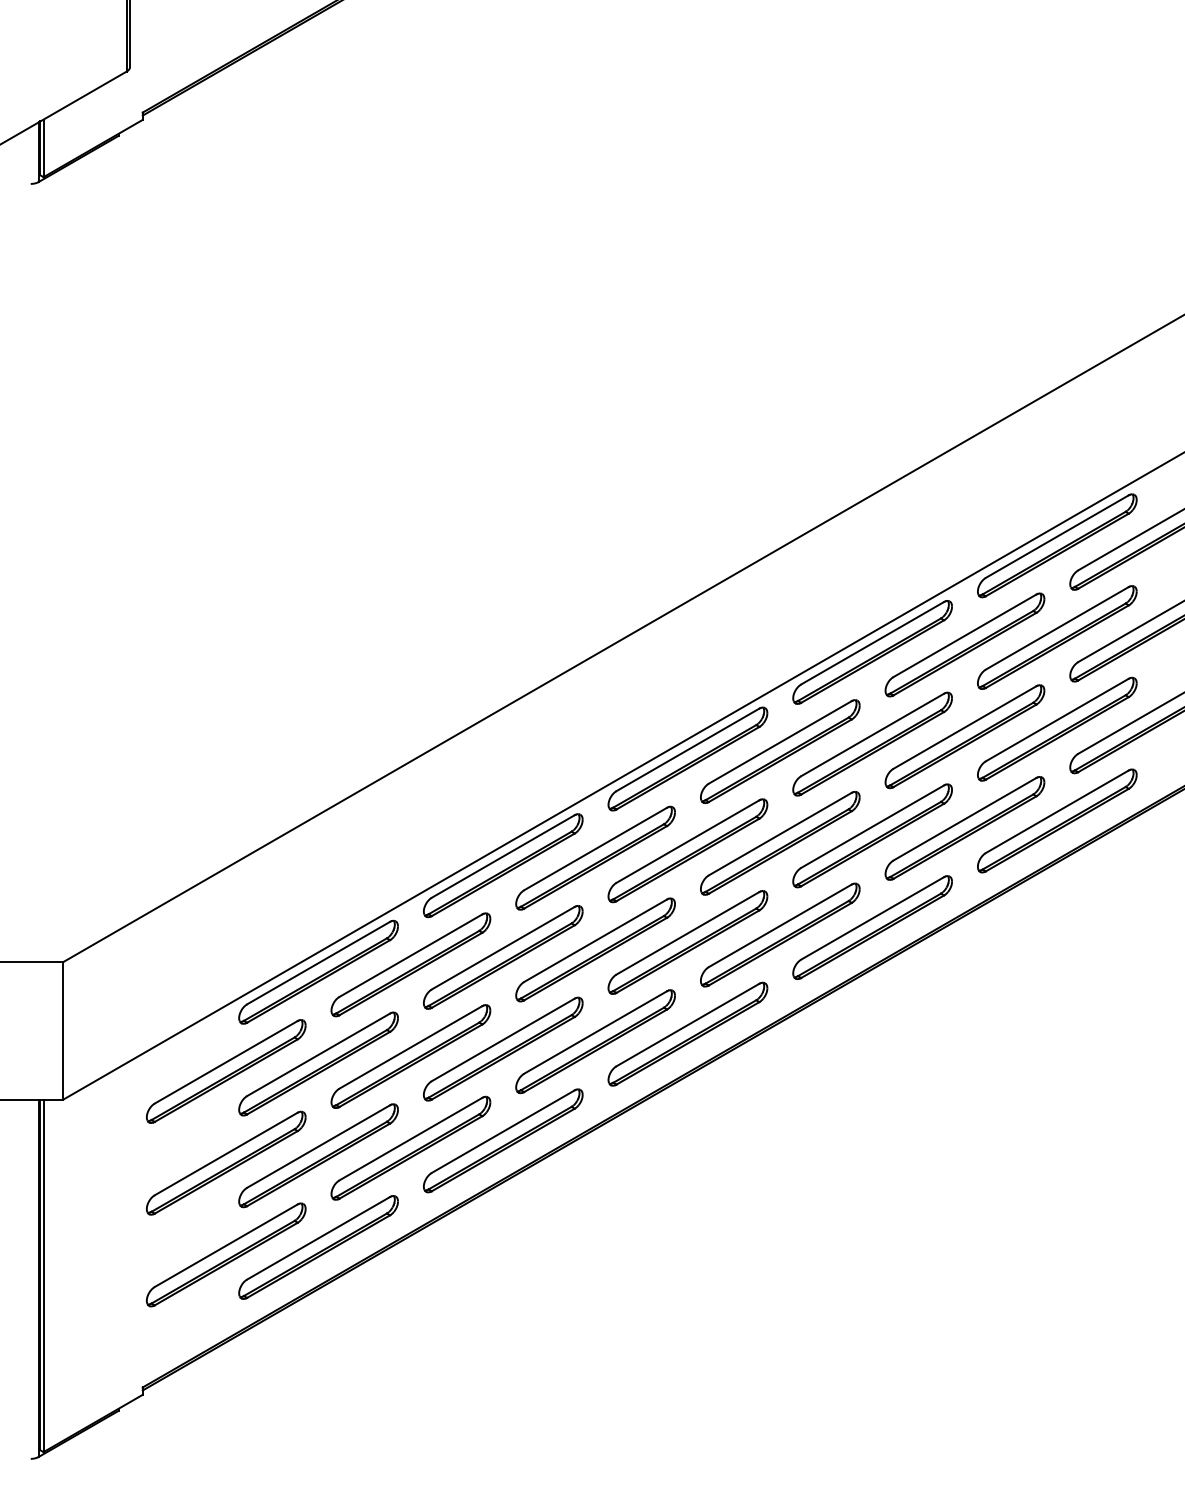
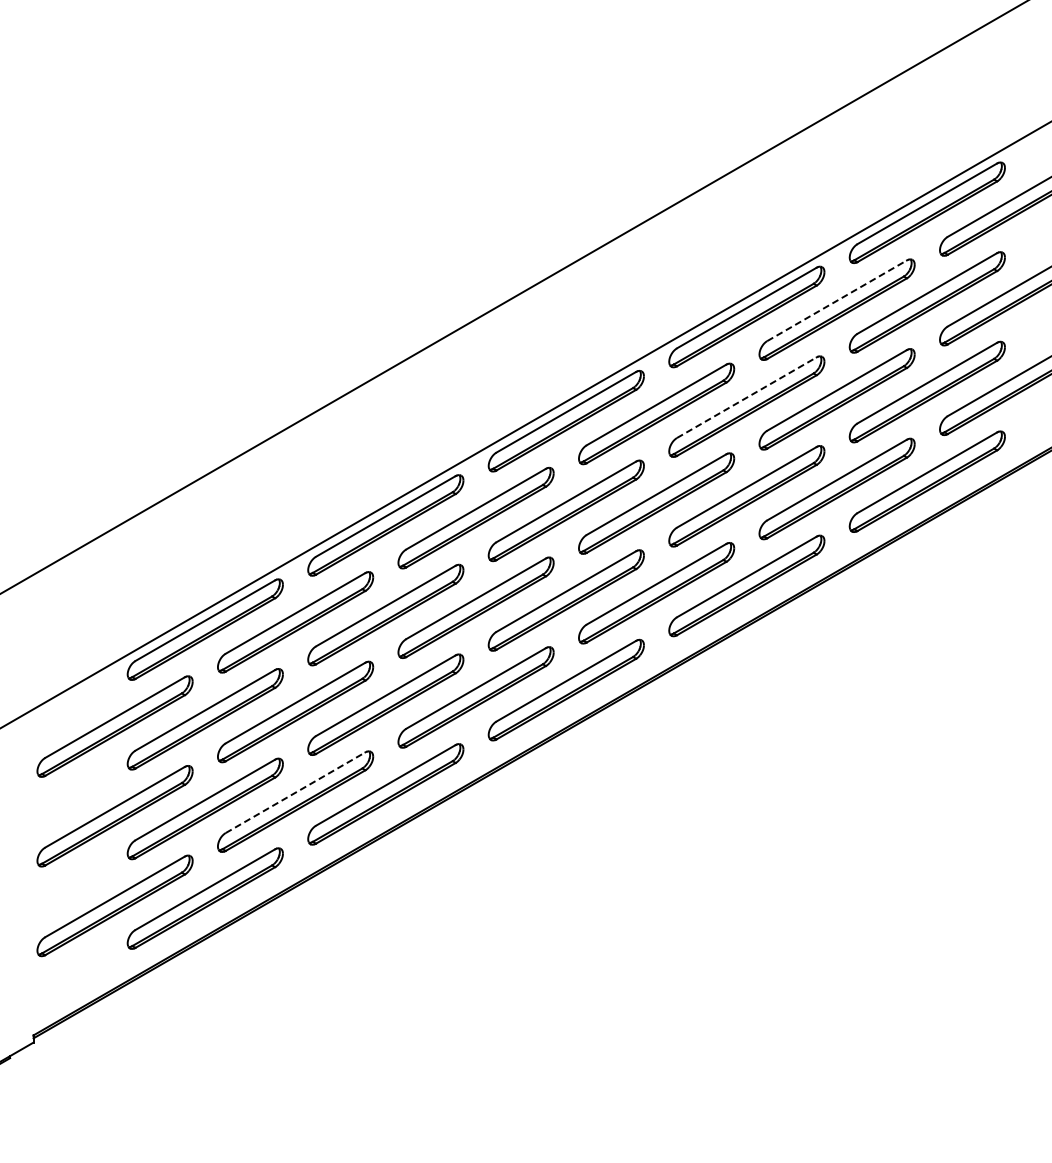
line: (964, 635) -> (836, 300), solid -> dashed
line: (872, 734) -> (746, 397), solid -> dashed
line: (410, 1139) -> (295, 793), solid -> dashed

